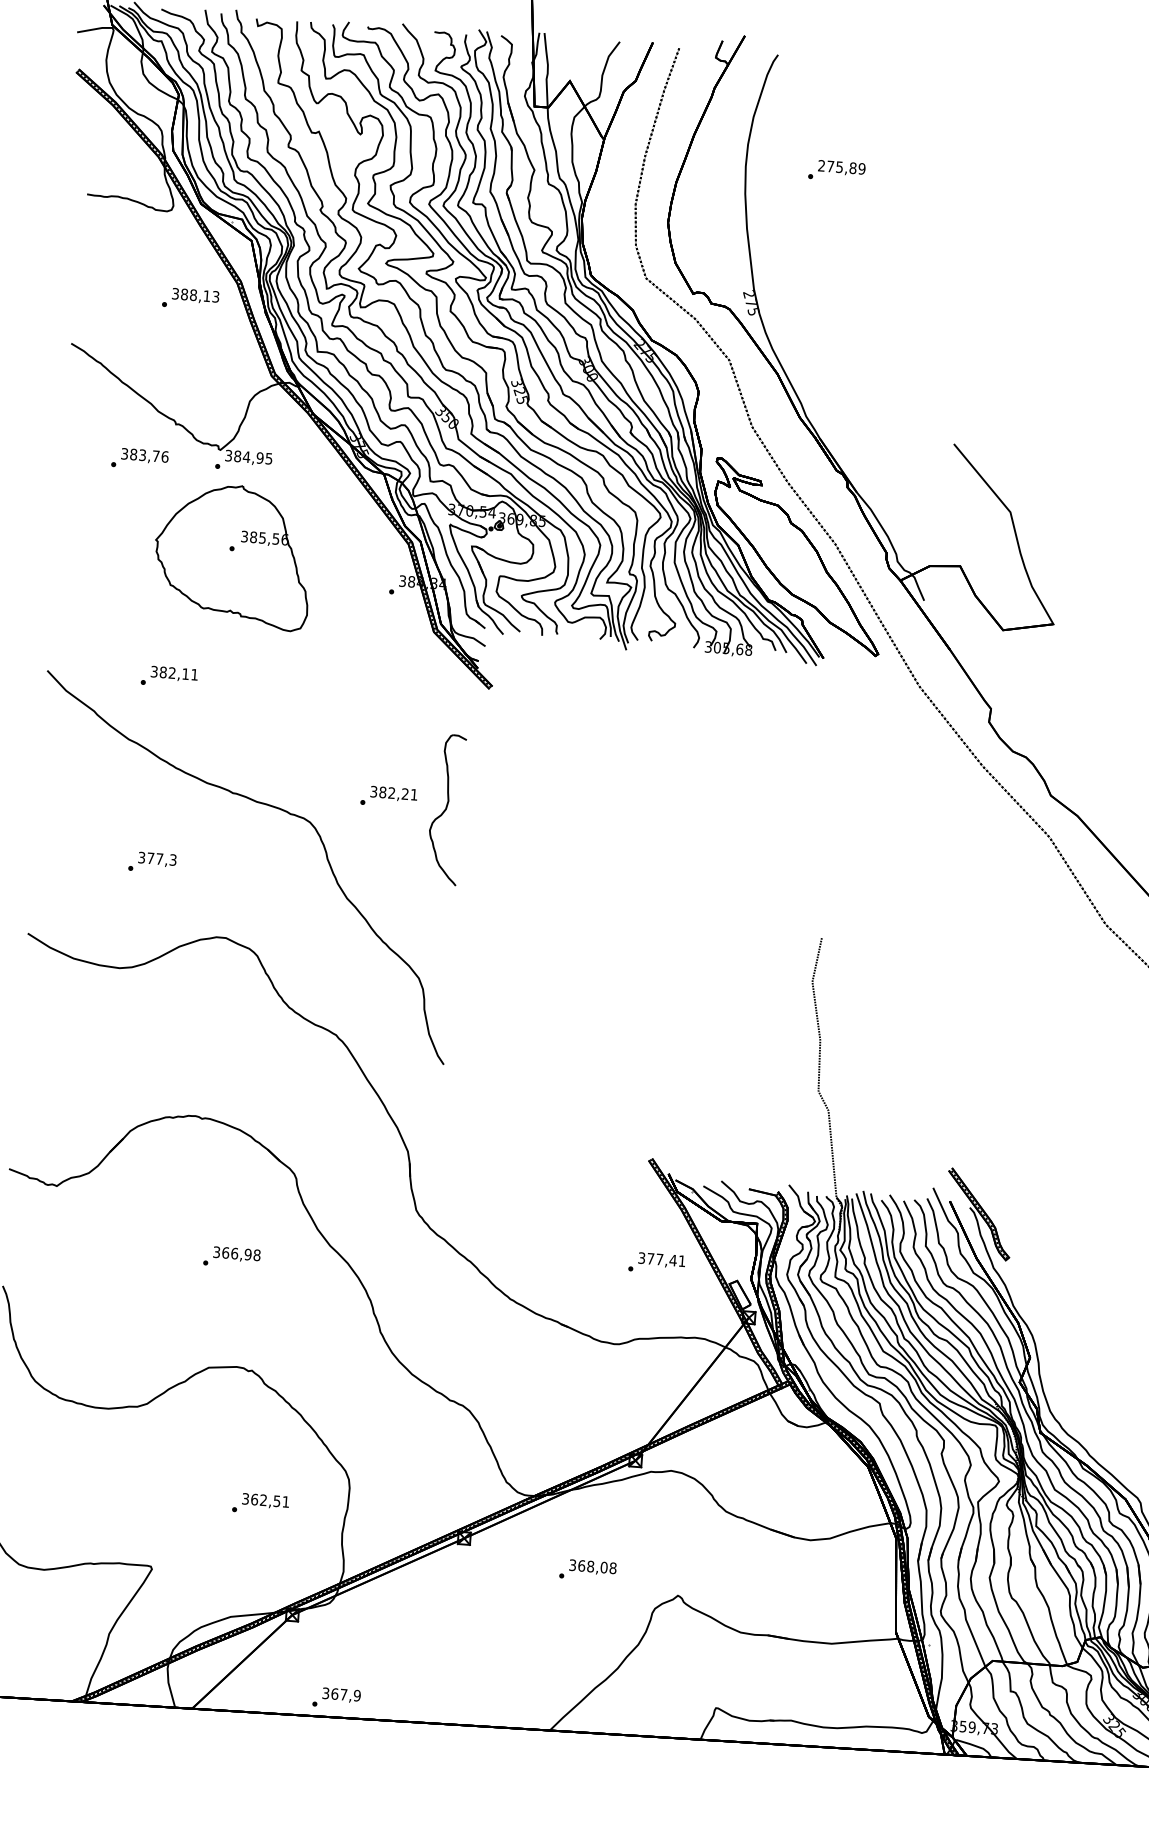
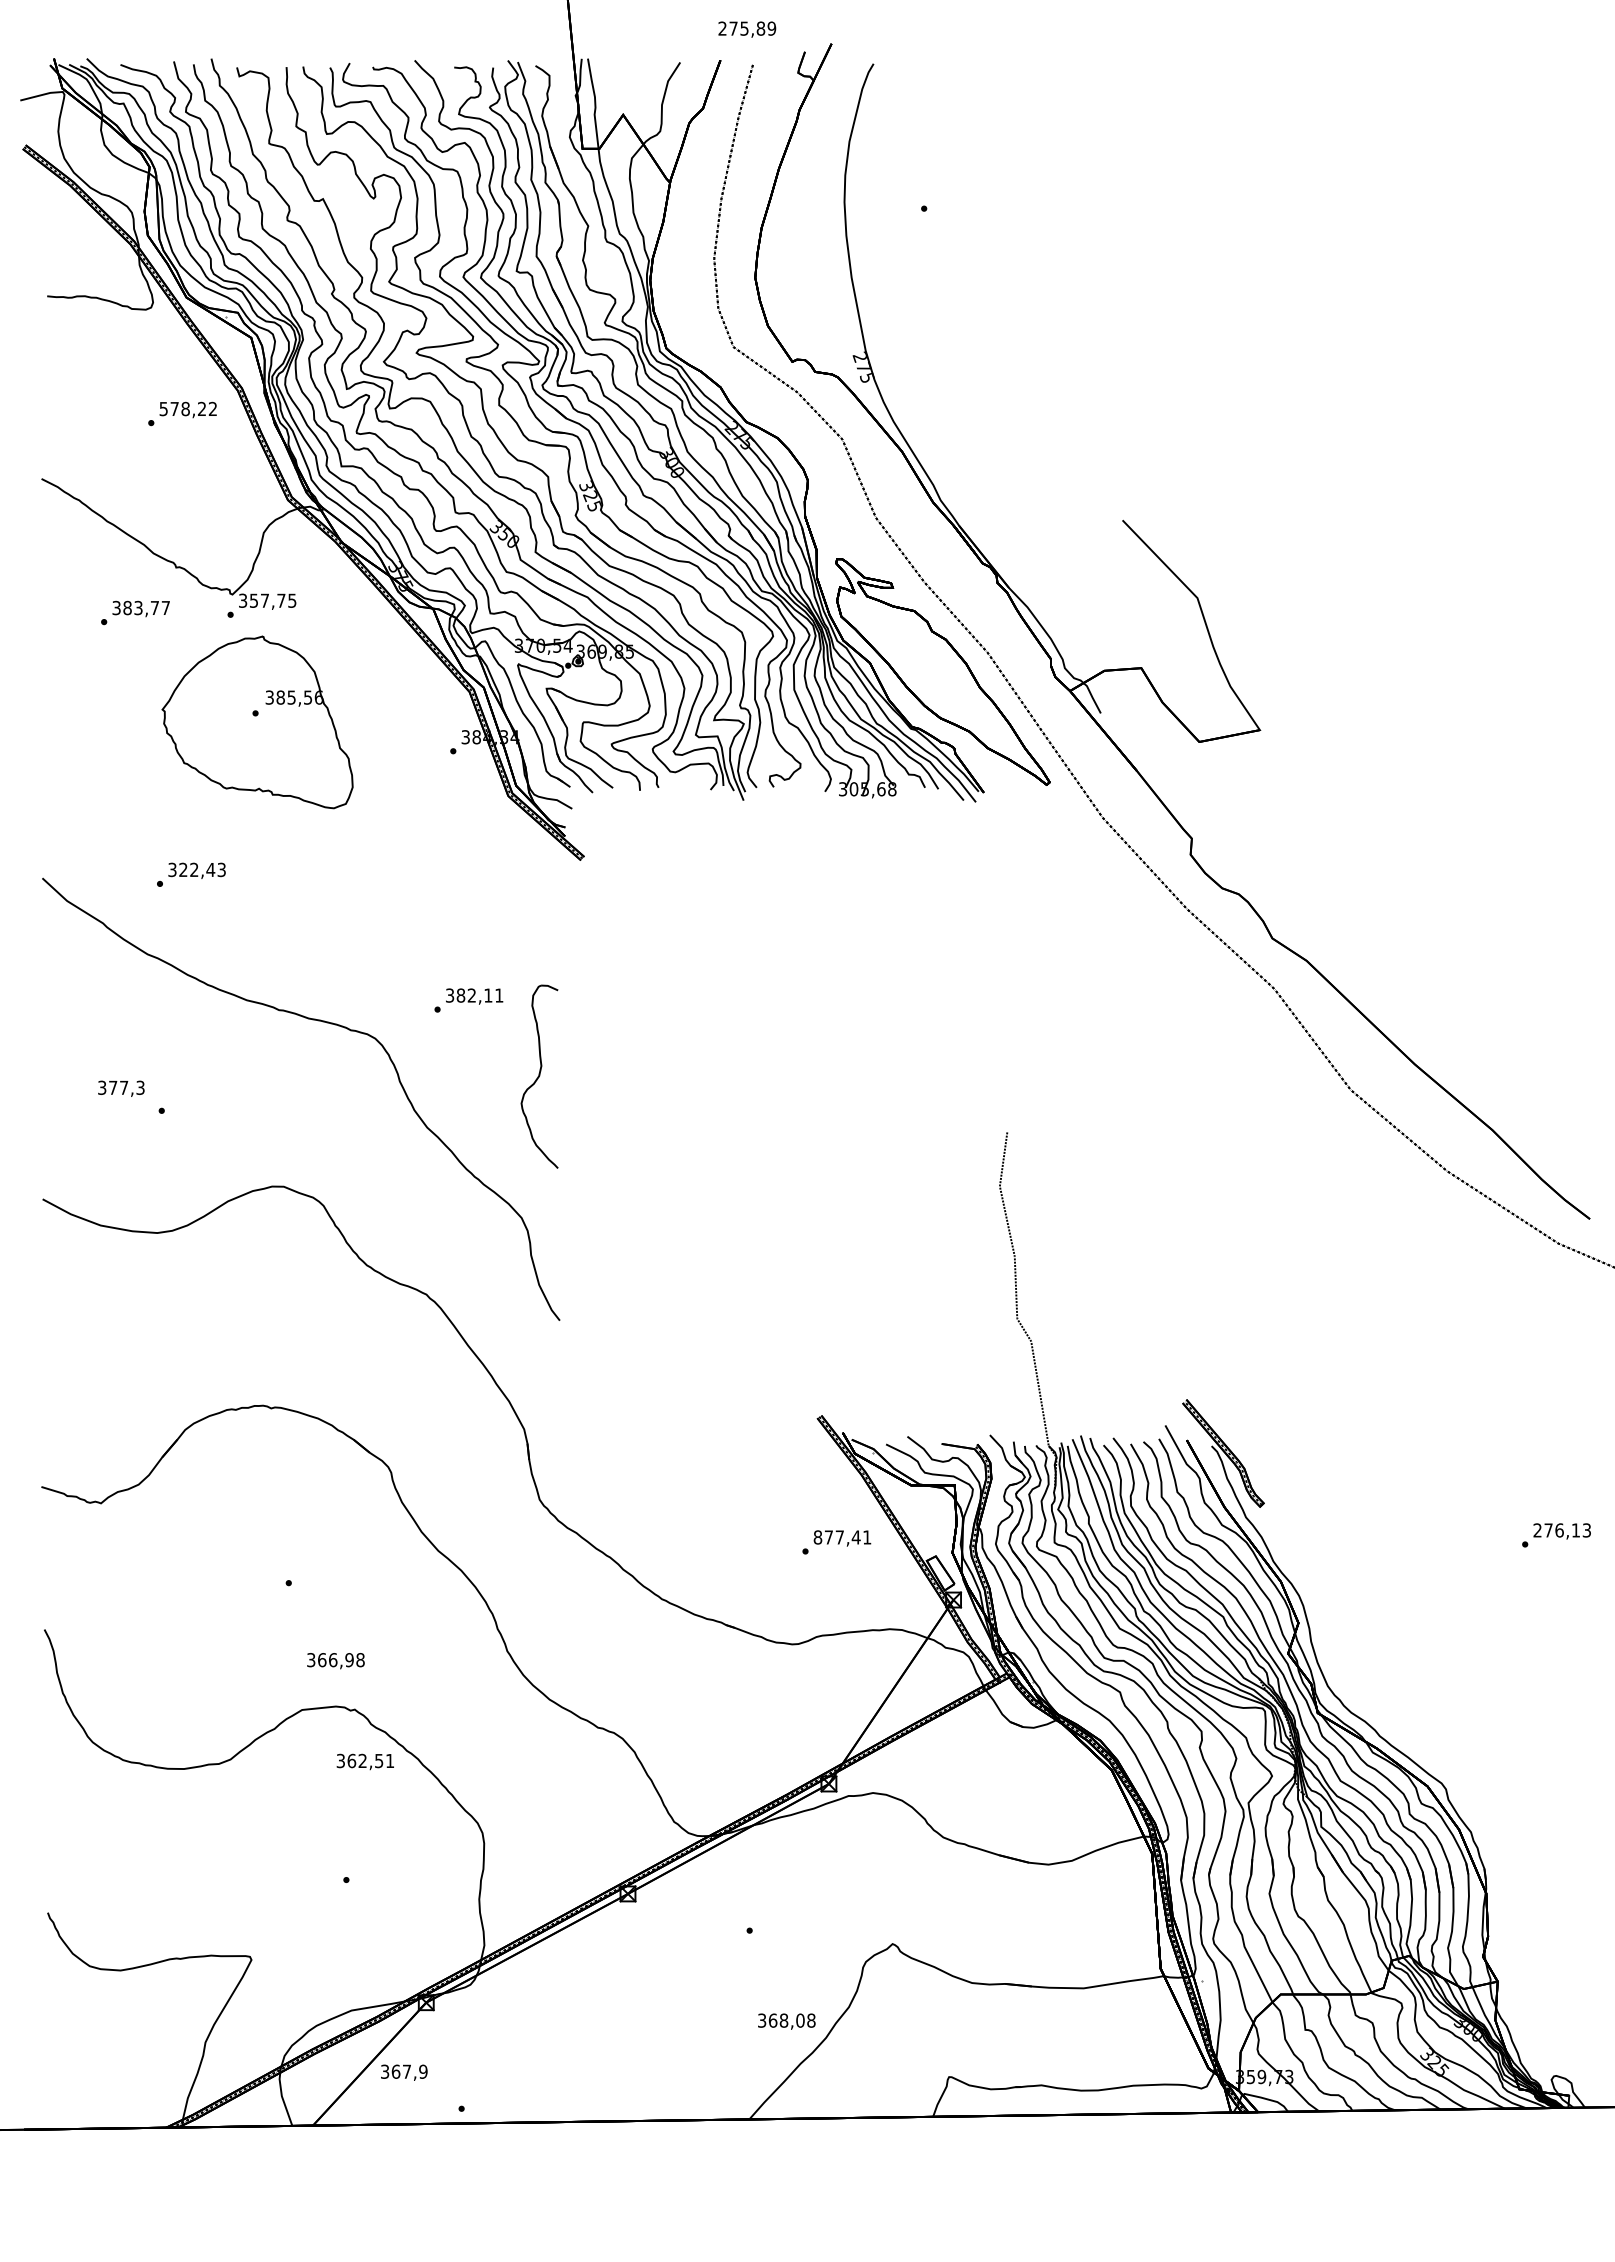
text: (842, 168) -> (747, 29), moved
text: (195, 294) -> (188, 408), 388,13 -> 578,22
text: (164, 456) -> (165, 607), 383,76 -> 383,77
text: (248, 457) -> (267, 600), 384,95 -> 357,75
text: (178, 673) -> (202, 869), 382,11 -> 322,43
text: (405, 794) -> (488, 995), 382,21 -> 382,11
part: (446, 809) -> (539, 1076), moved
text: (157, 859) -> (121, 1088), moved
text: (236, 1254) -> (335, 1661), moved
text: (641, 1258) -> (817, 1537), 377,41 -> 877,41
text: (264, 1500) -> (364, 1761), moved
text: (592, 1567) -> (786, 2021), moved
text: (341, 1695) -> (404, 2072), moved

